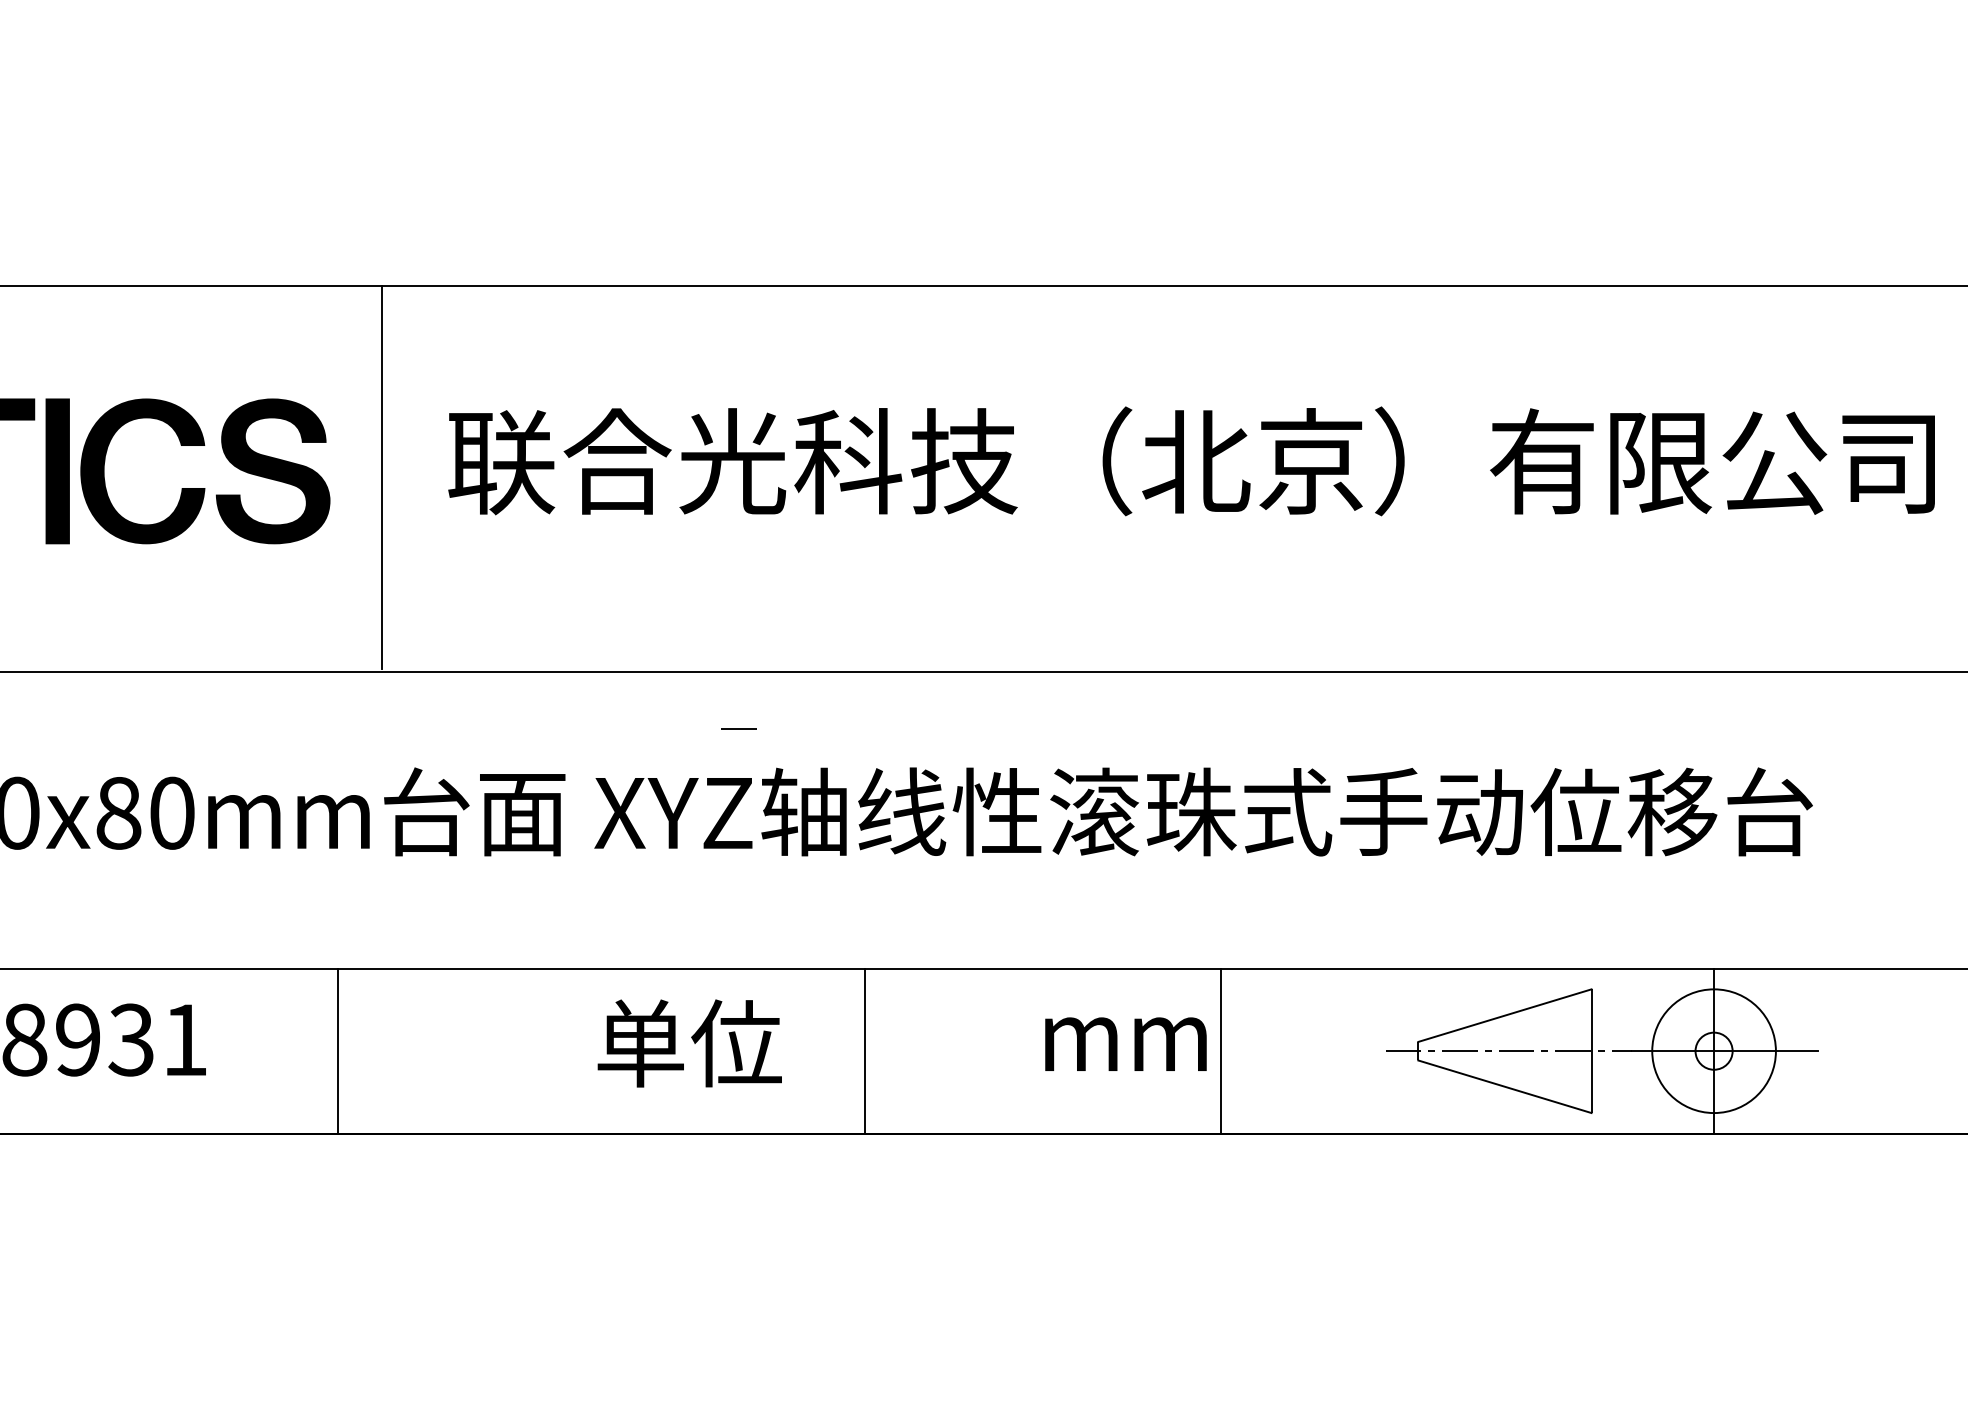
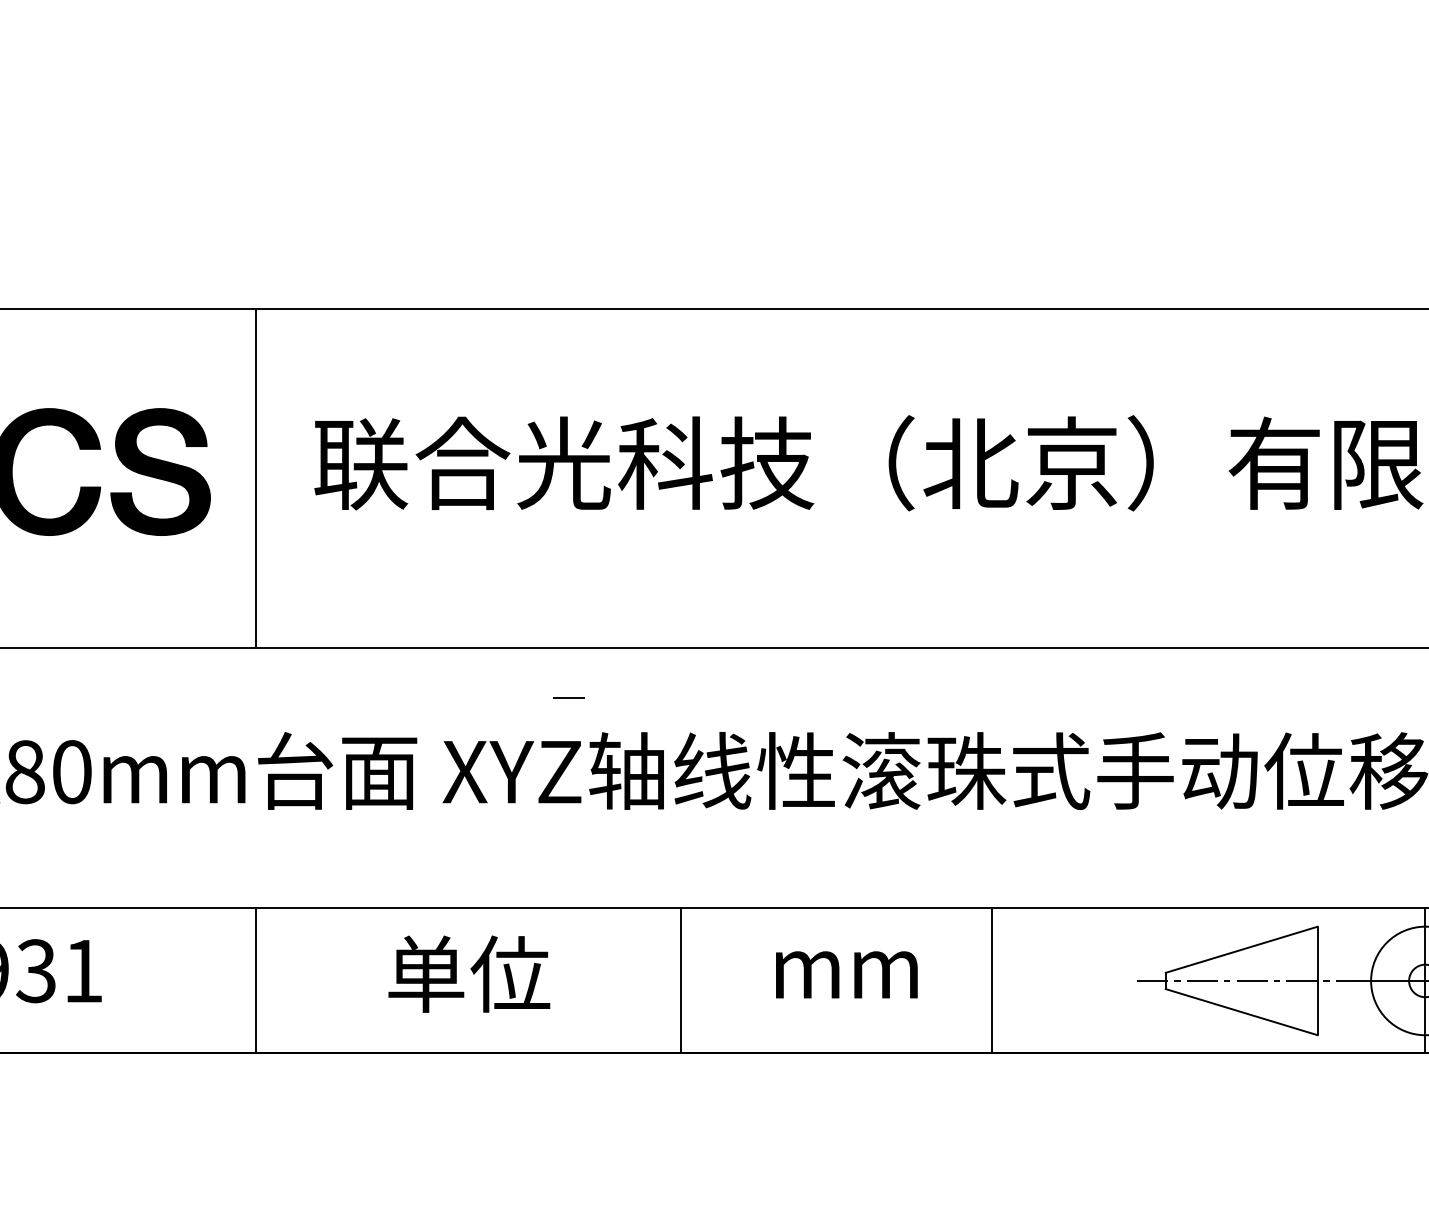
text: (689, 1043) -> (469, 974), moved
text: (1125, 1043) -> (846, 974), moved
line: (337, 1050) -> (255, 980), moved

